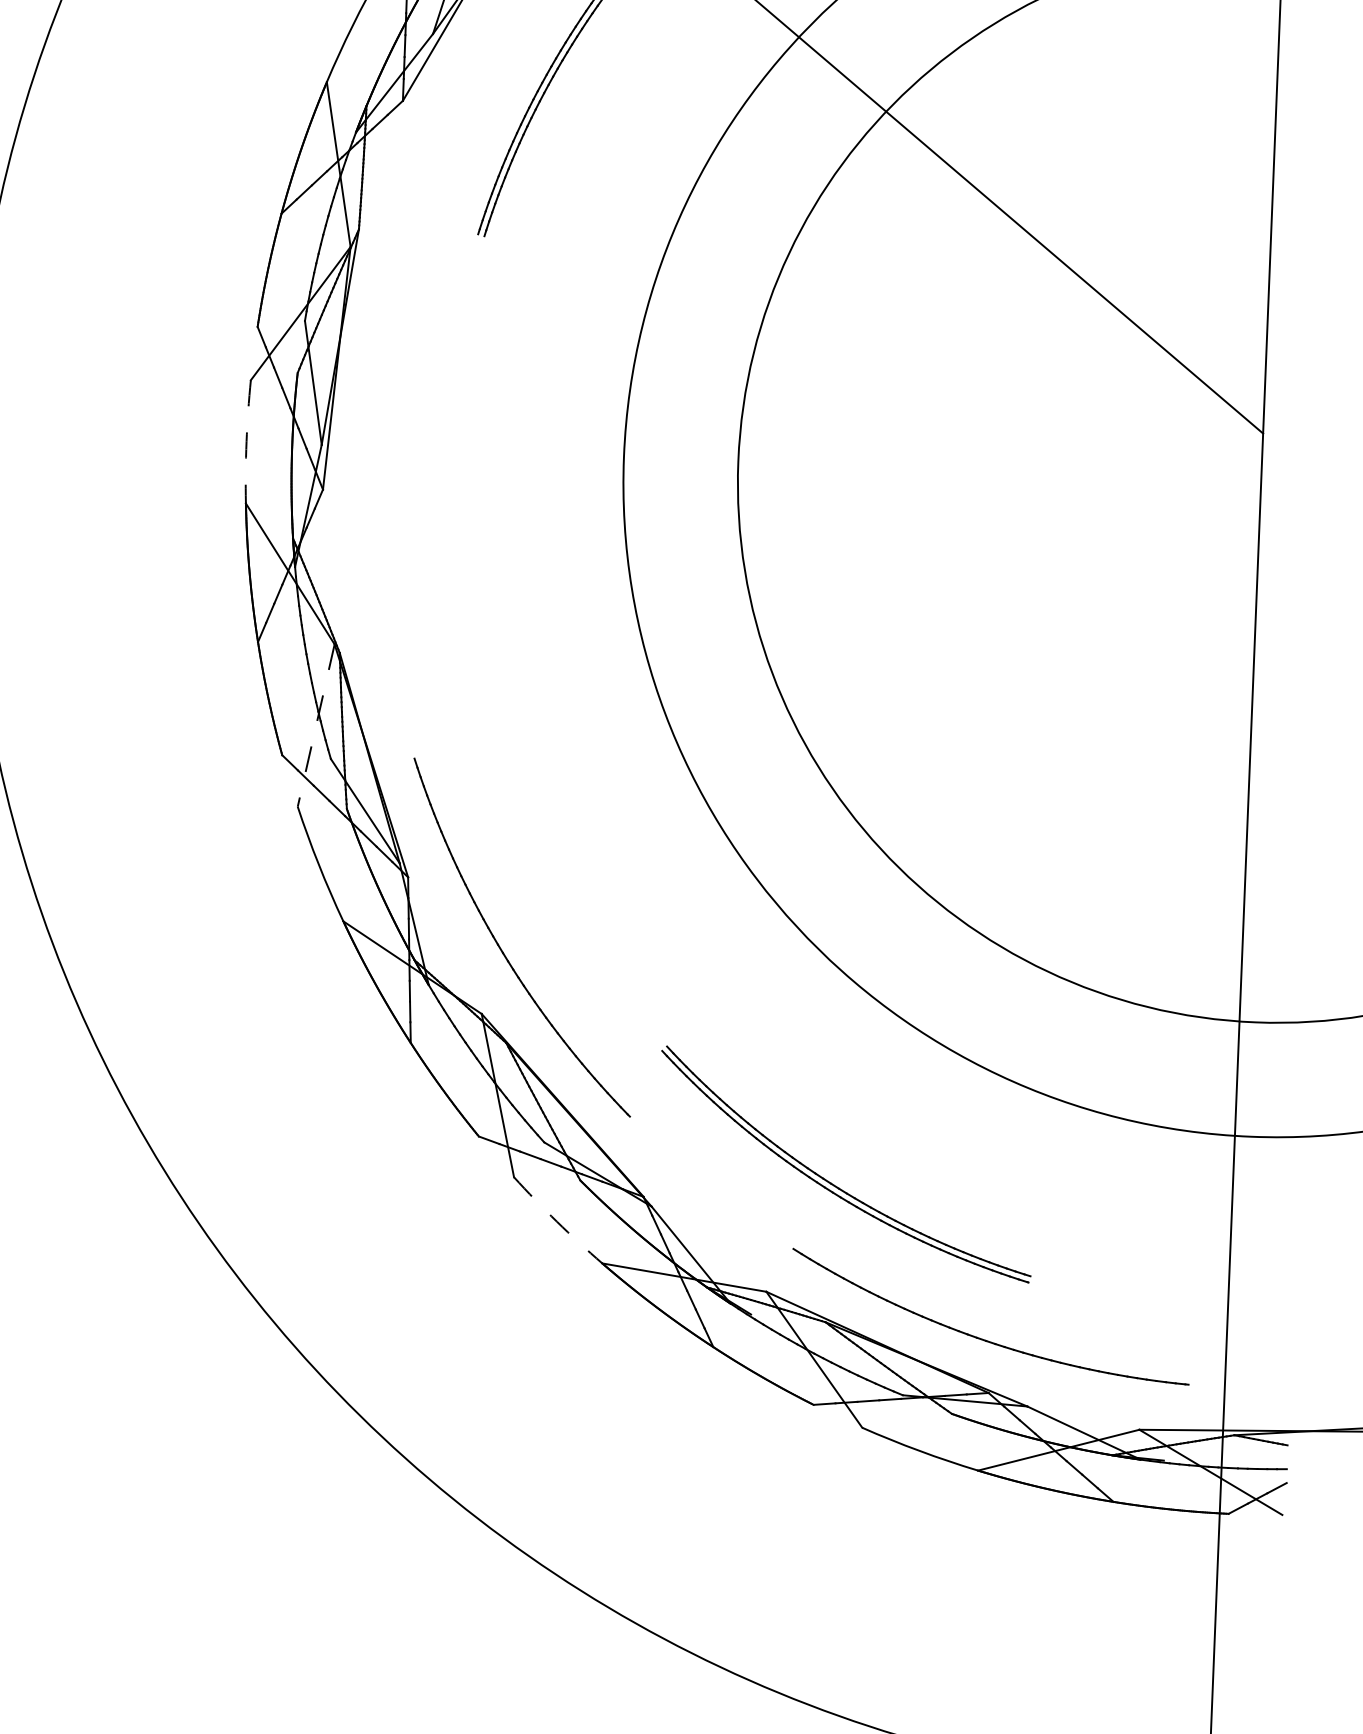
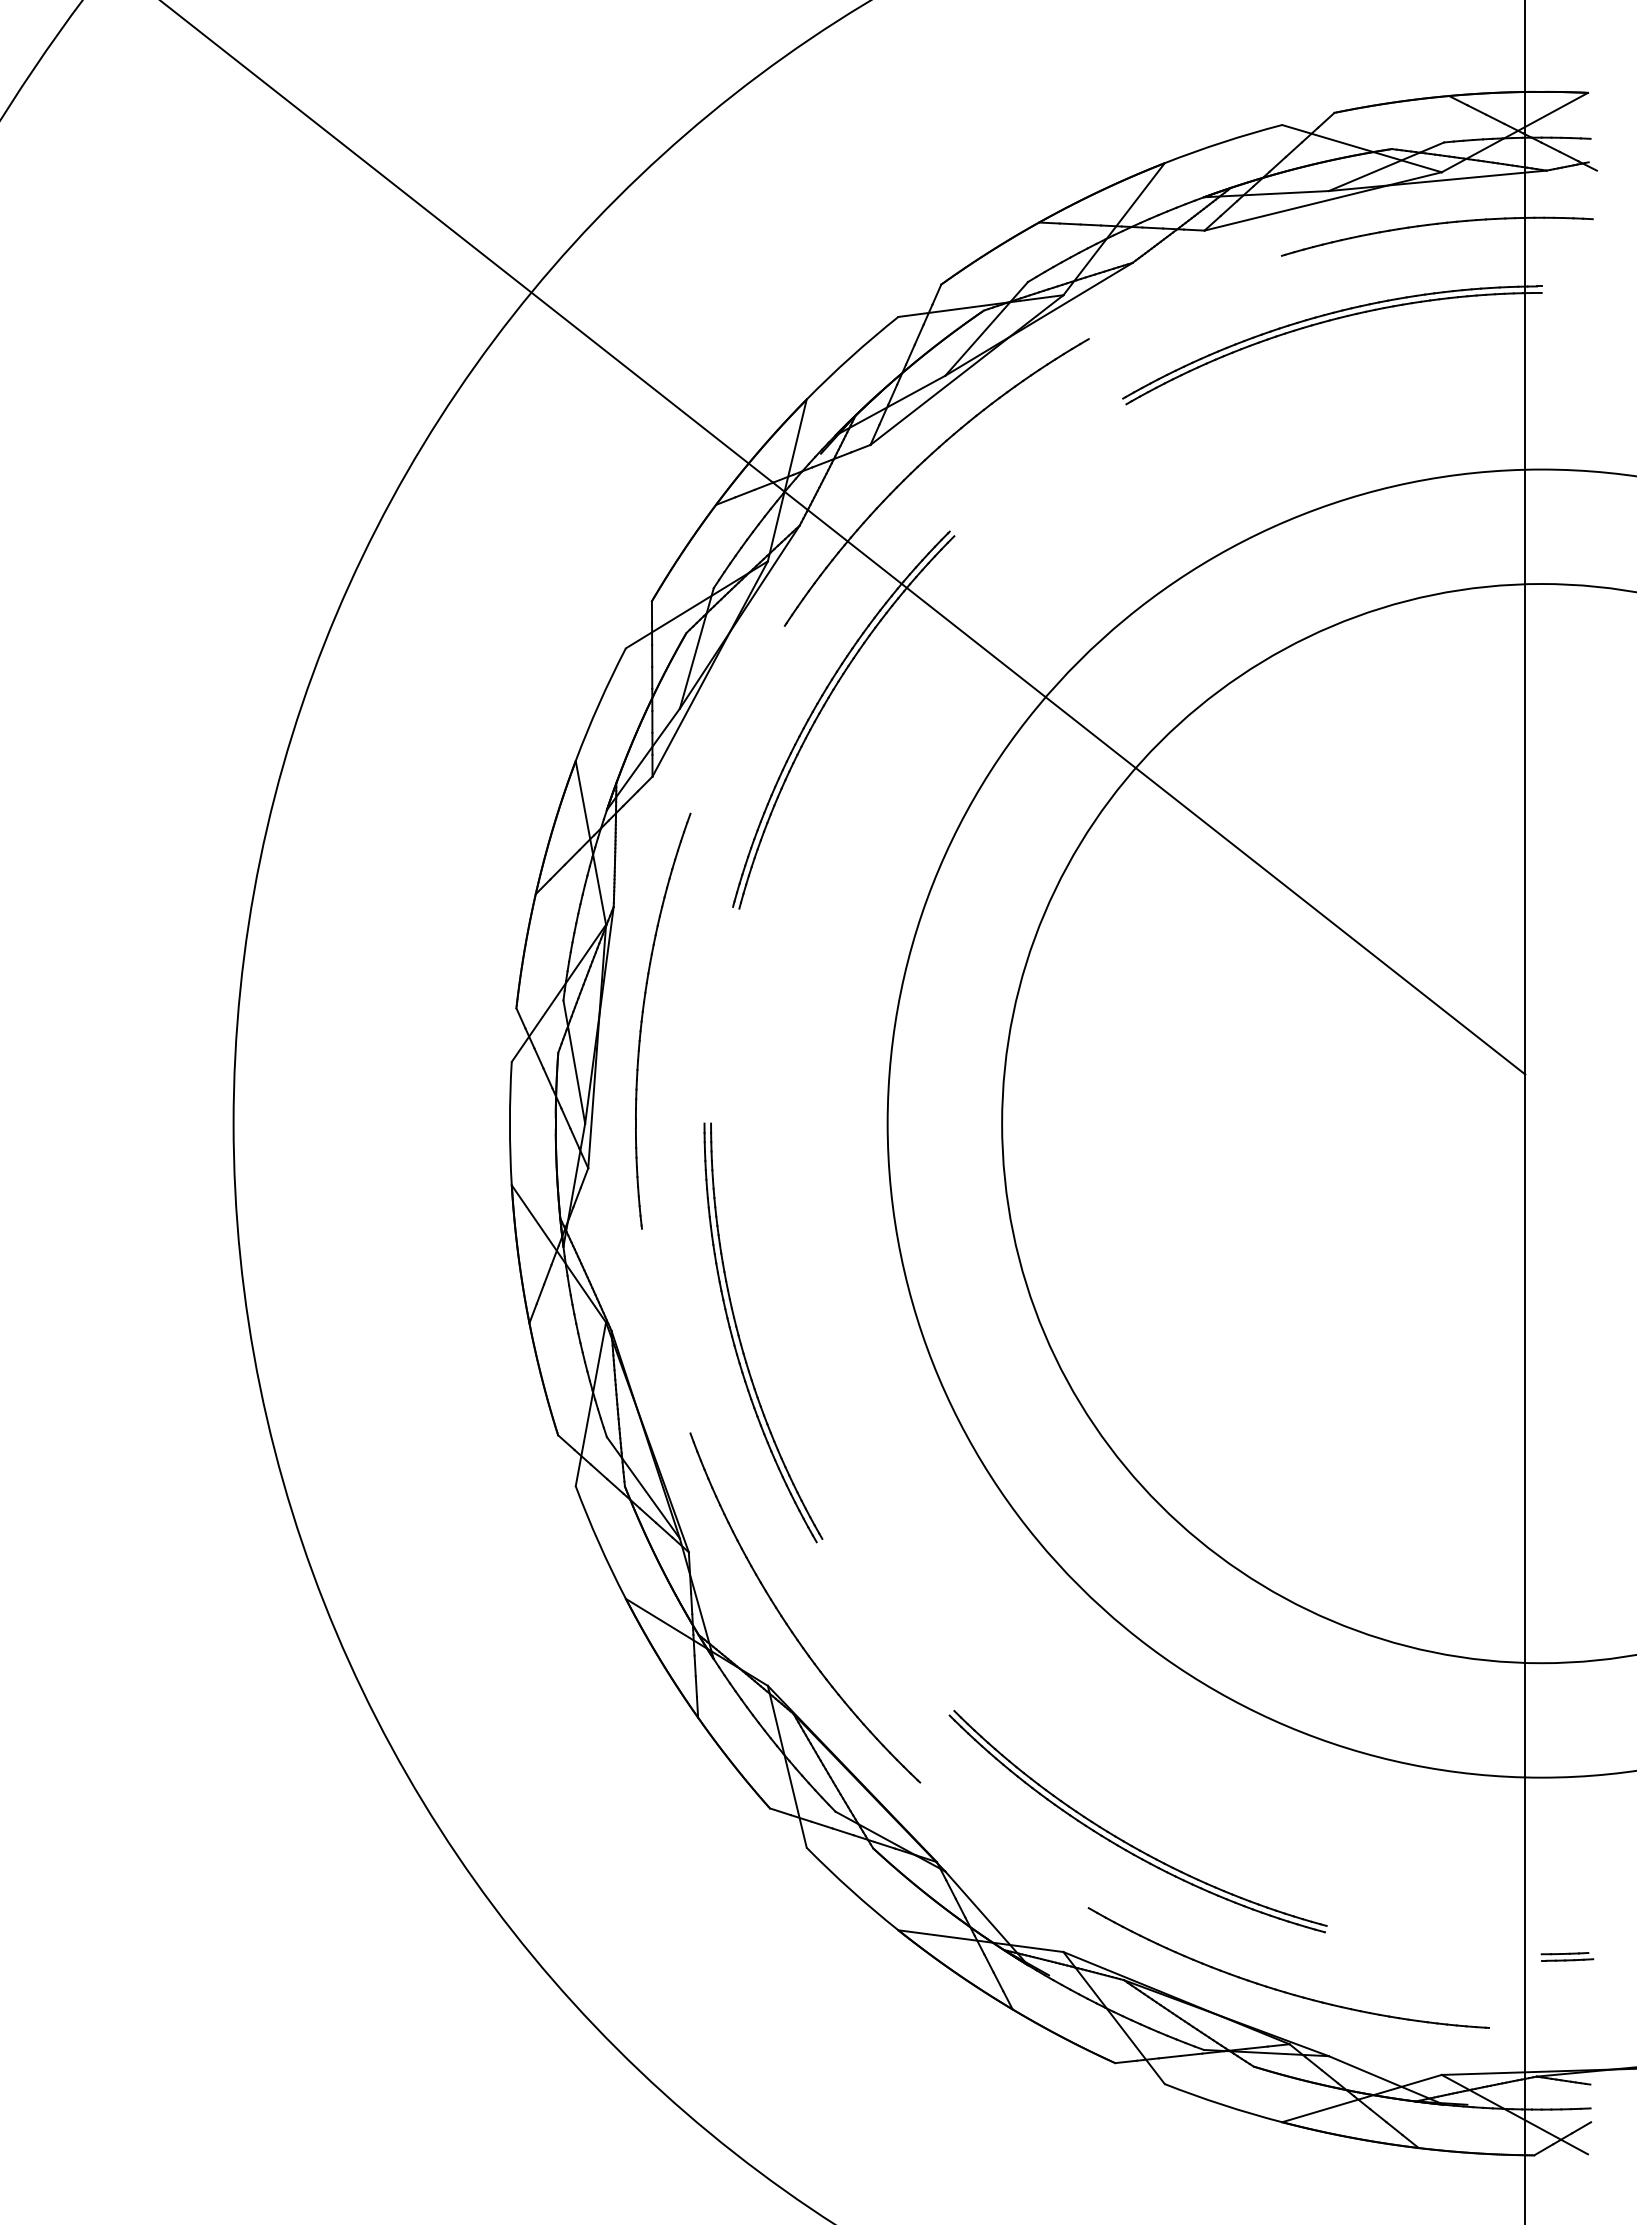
part: (384, 340) -> (643, 1016), added
arc: (246, 441) -> (509, 1123), dashed -> solid
part: (468, 665) -> (740, 1338), added
line: (315, 725) -> (590, 1404), dashed -> solid
arc: (557, 1221) -> (851, 1890), dashed -> solid
part: (1269, 1316) -> (1567, 1956), added

